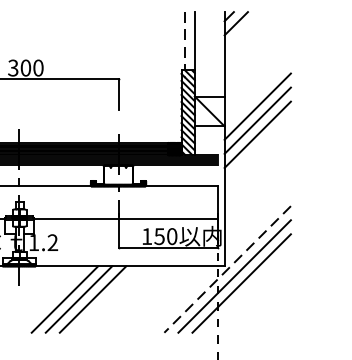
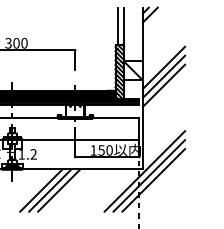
line: (184, 41) -> (117, 26), dashed -> solid
line: (227, 269) -> (144, 171), dashed -> solid

